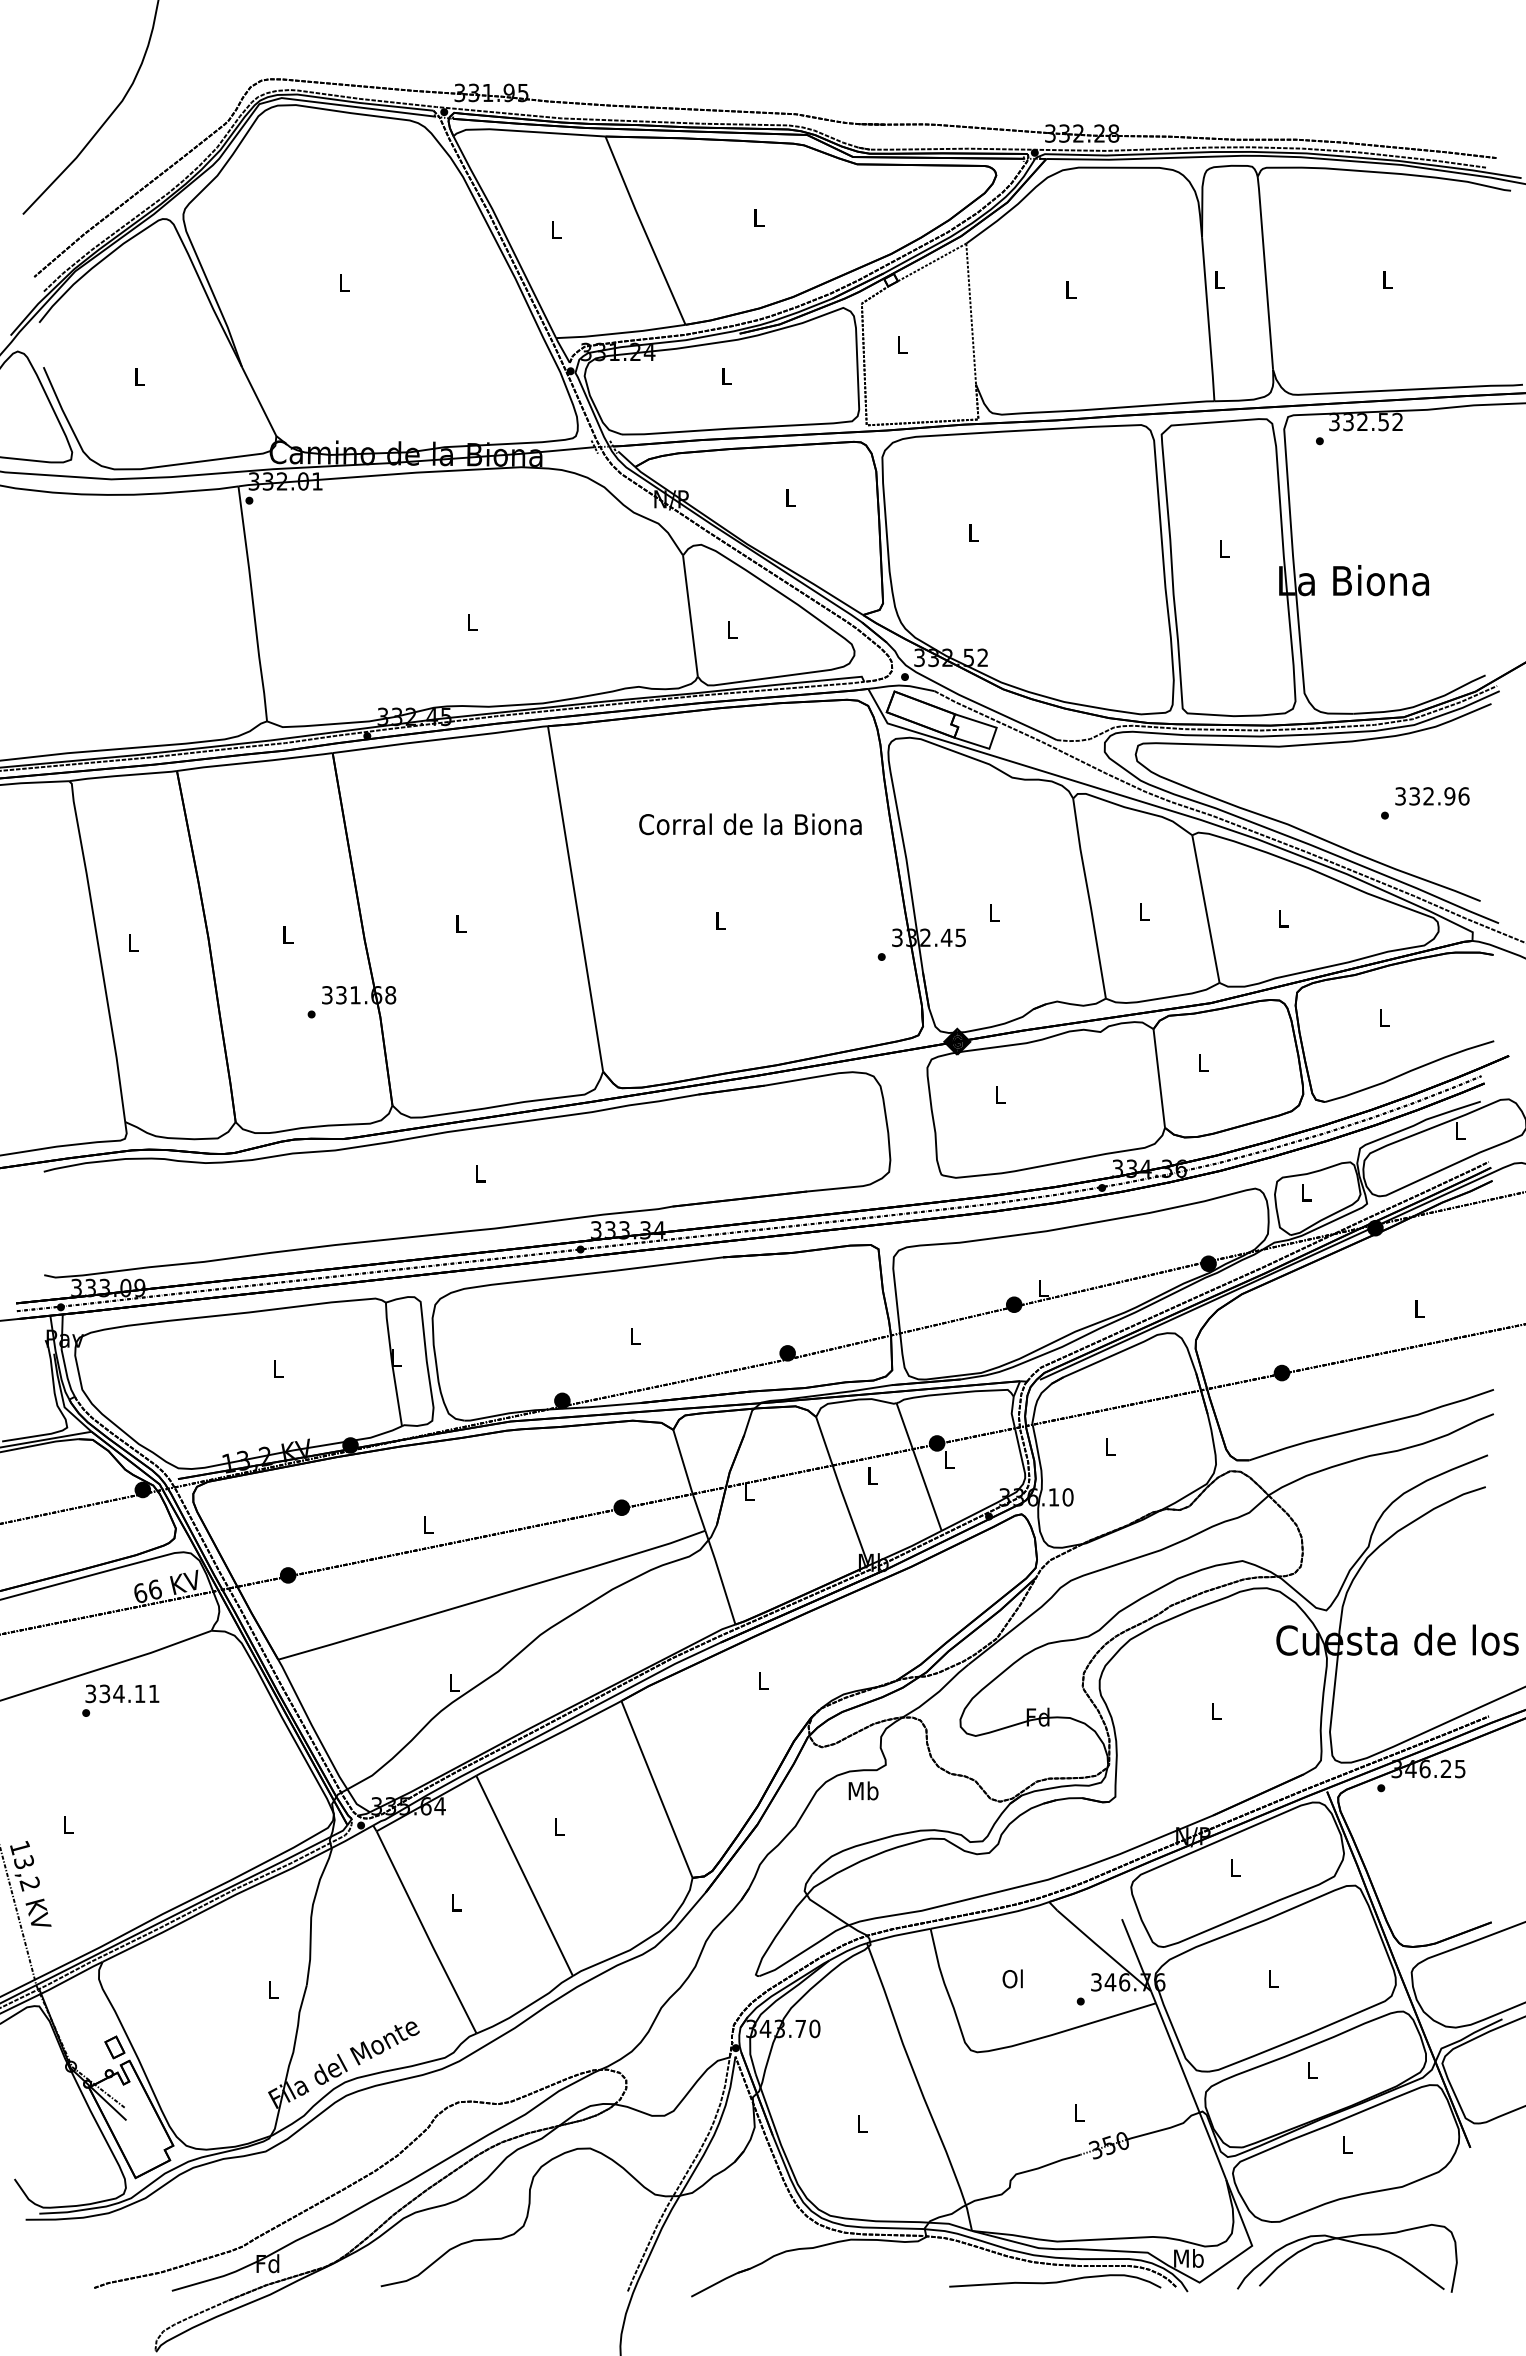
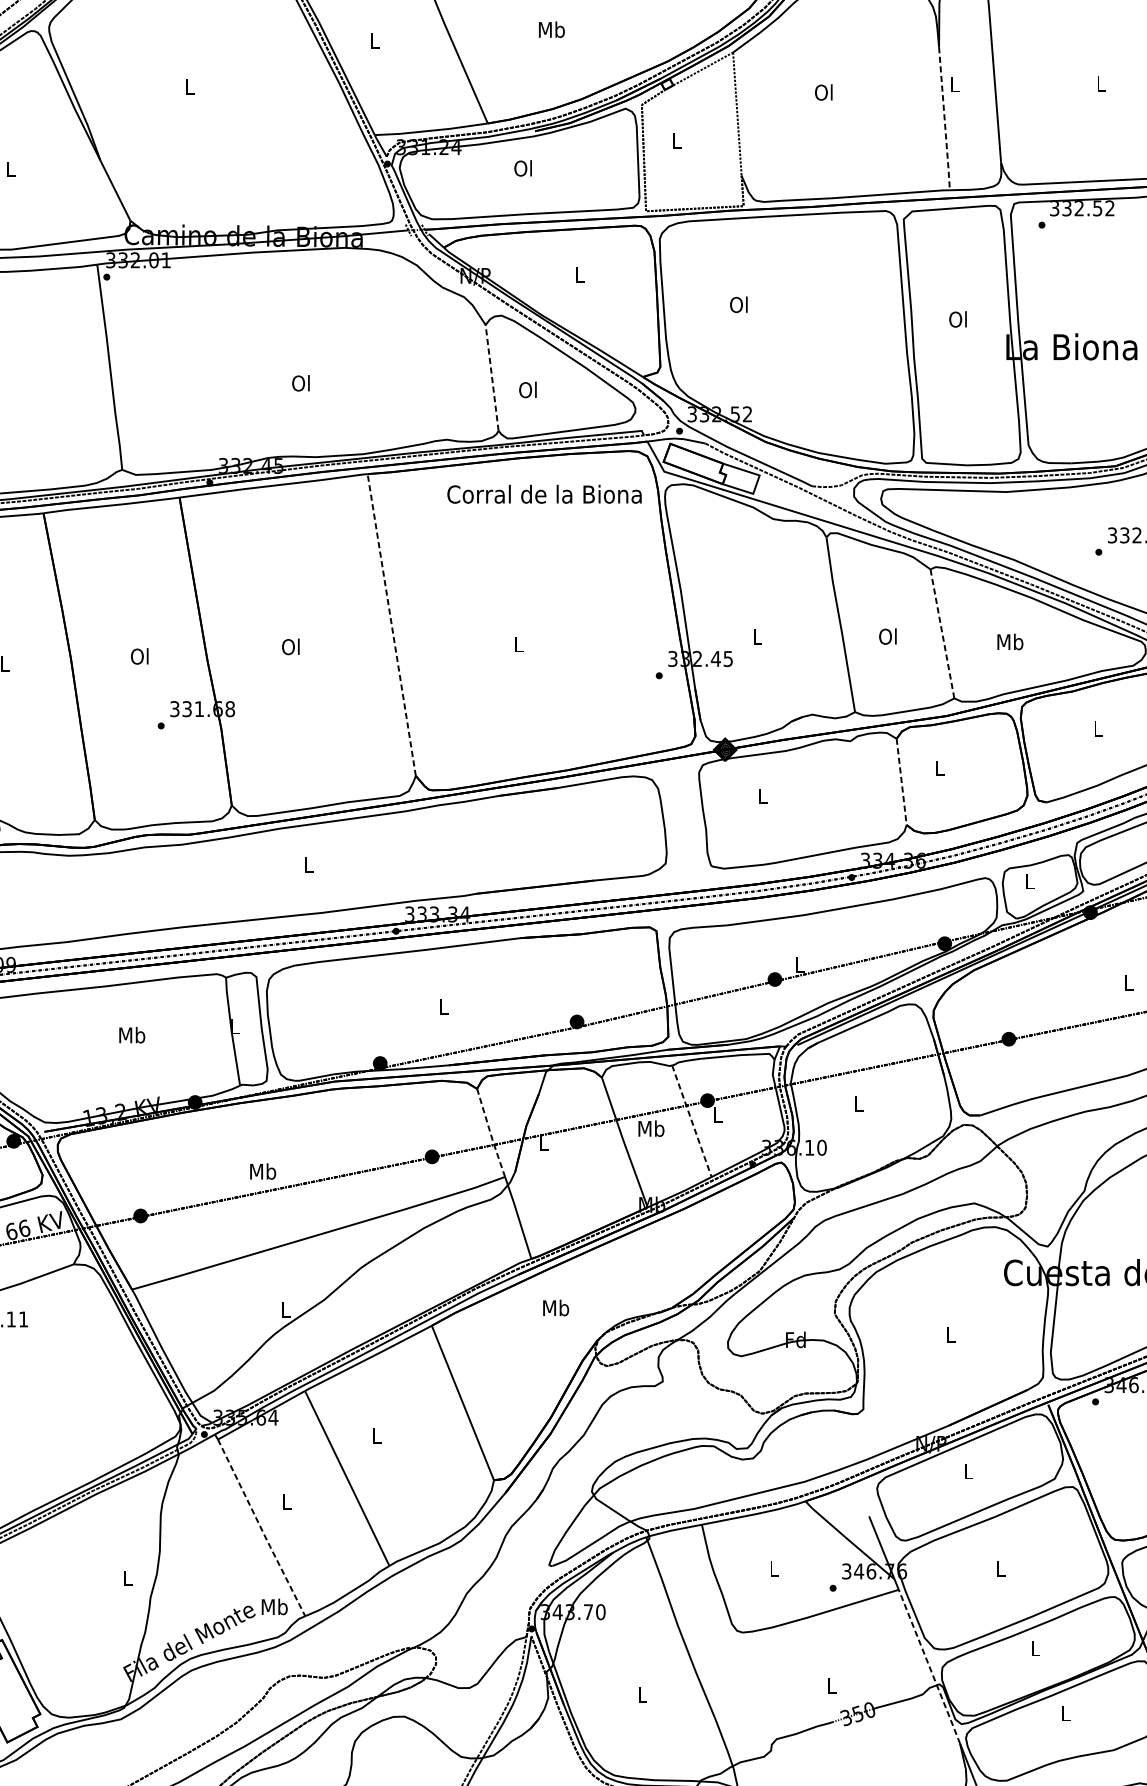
text: (758, 217) -> (551, 29), L -> Mb
text: (1070, 288) -> (824, 91), L -> Ol
line: (1208, 320) -> (944, 119), solid -> dashed
text: (725, 375) -> (522, 167), L -> Ol
text: (972, 531) -> (738, 304), L -> Ol
text: (1223, 548) -> (957, 318), L -> Ol
line: (690, 615) -> (492, 377), solid -> dashed
text: (471, 621) -> (300, 382), L -> Ol
text: (731, 629) -> (527, 389), L -> Ol
text: (750, 824) -> (544, 494), moved
line: (575, 899) -> (391, 625), solid -> dashed
line: (1205, 908) -> (942, 633), solid -> dashed
text: (1143, 911) -> (887, 635), L -> Ol
text: (1283, 917) -> (1010, 641), L -> Mb
text: (460, 923) -> (291, 646), L -> Ol
text: (287, 934) -> (140, 656), L -> Ol
line: (1159, 1078) -> (901, 781), solid -> dashed
text: (278, 1368) -> (132, 1035), L -> Mb
line: (919, 1466) -> (692, 1120), solid -> dashed
text: (872, 1475) -> (651, 1128), L -> Mb
line: (688, 1480) -> (490, 1133), solid -> dashed
text: (428, 1524) -> (263, 1171), L -> Mb
text: (763, 1680) -> (555, 1307), L -> Mb
text: (863, 1790) -> (274, 1606), moved
line: (426, 1933) -> (261, 1528), solid -> dashed
text: (1012, 1978) -> (773, 1568), Ol -> L
line: (1191, 2091) -> (929, 1666), solid -> dashed

